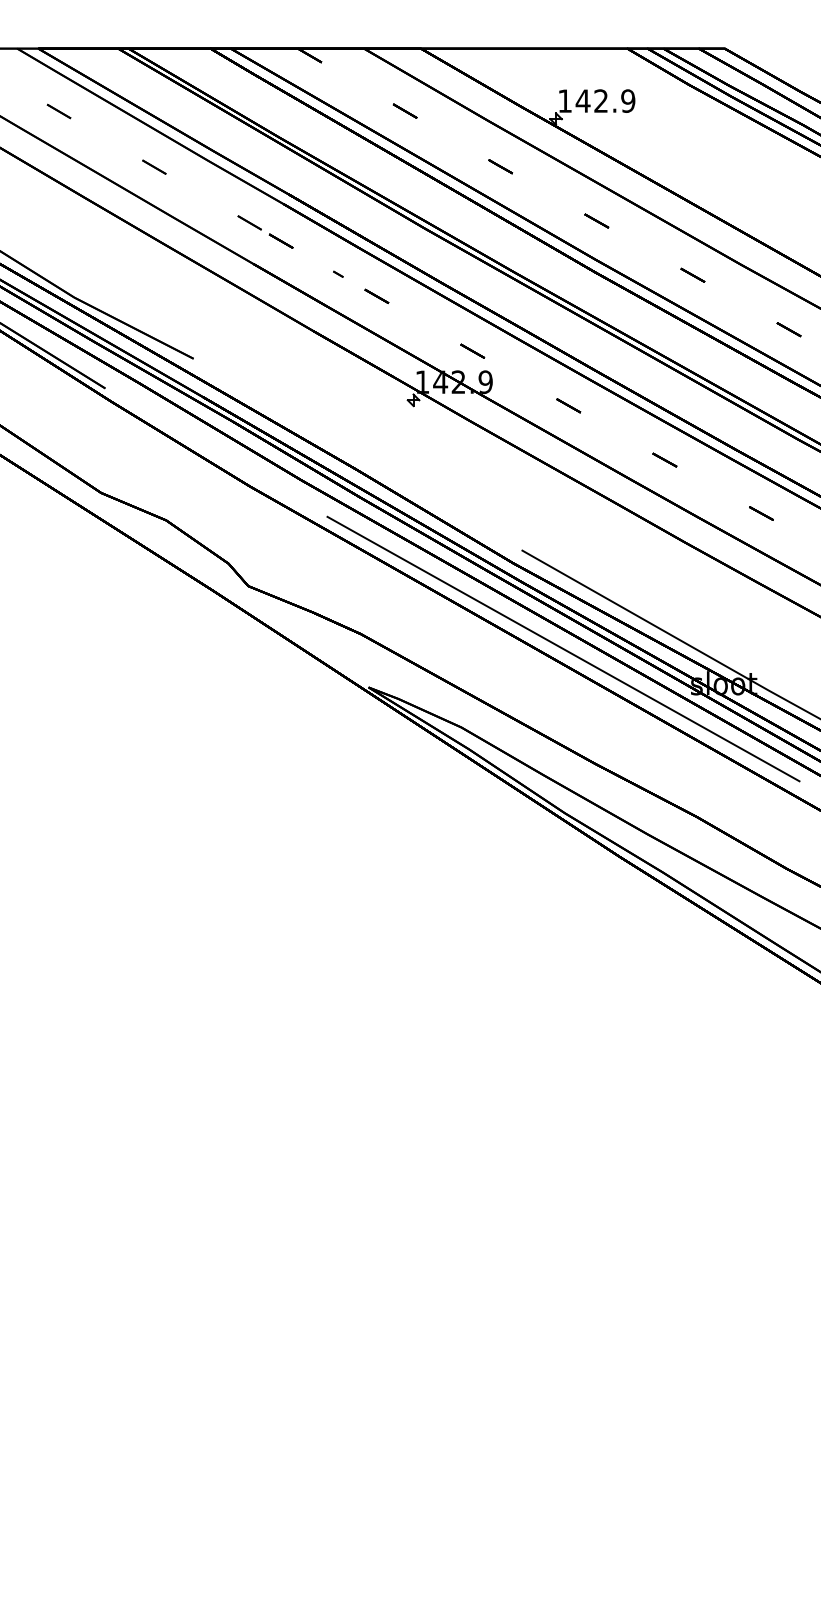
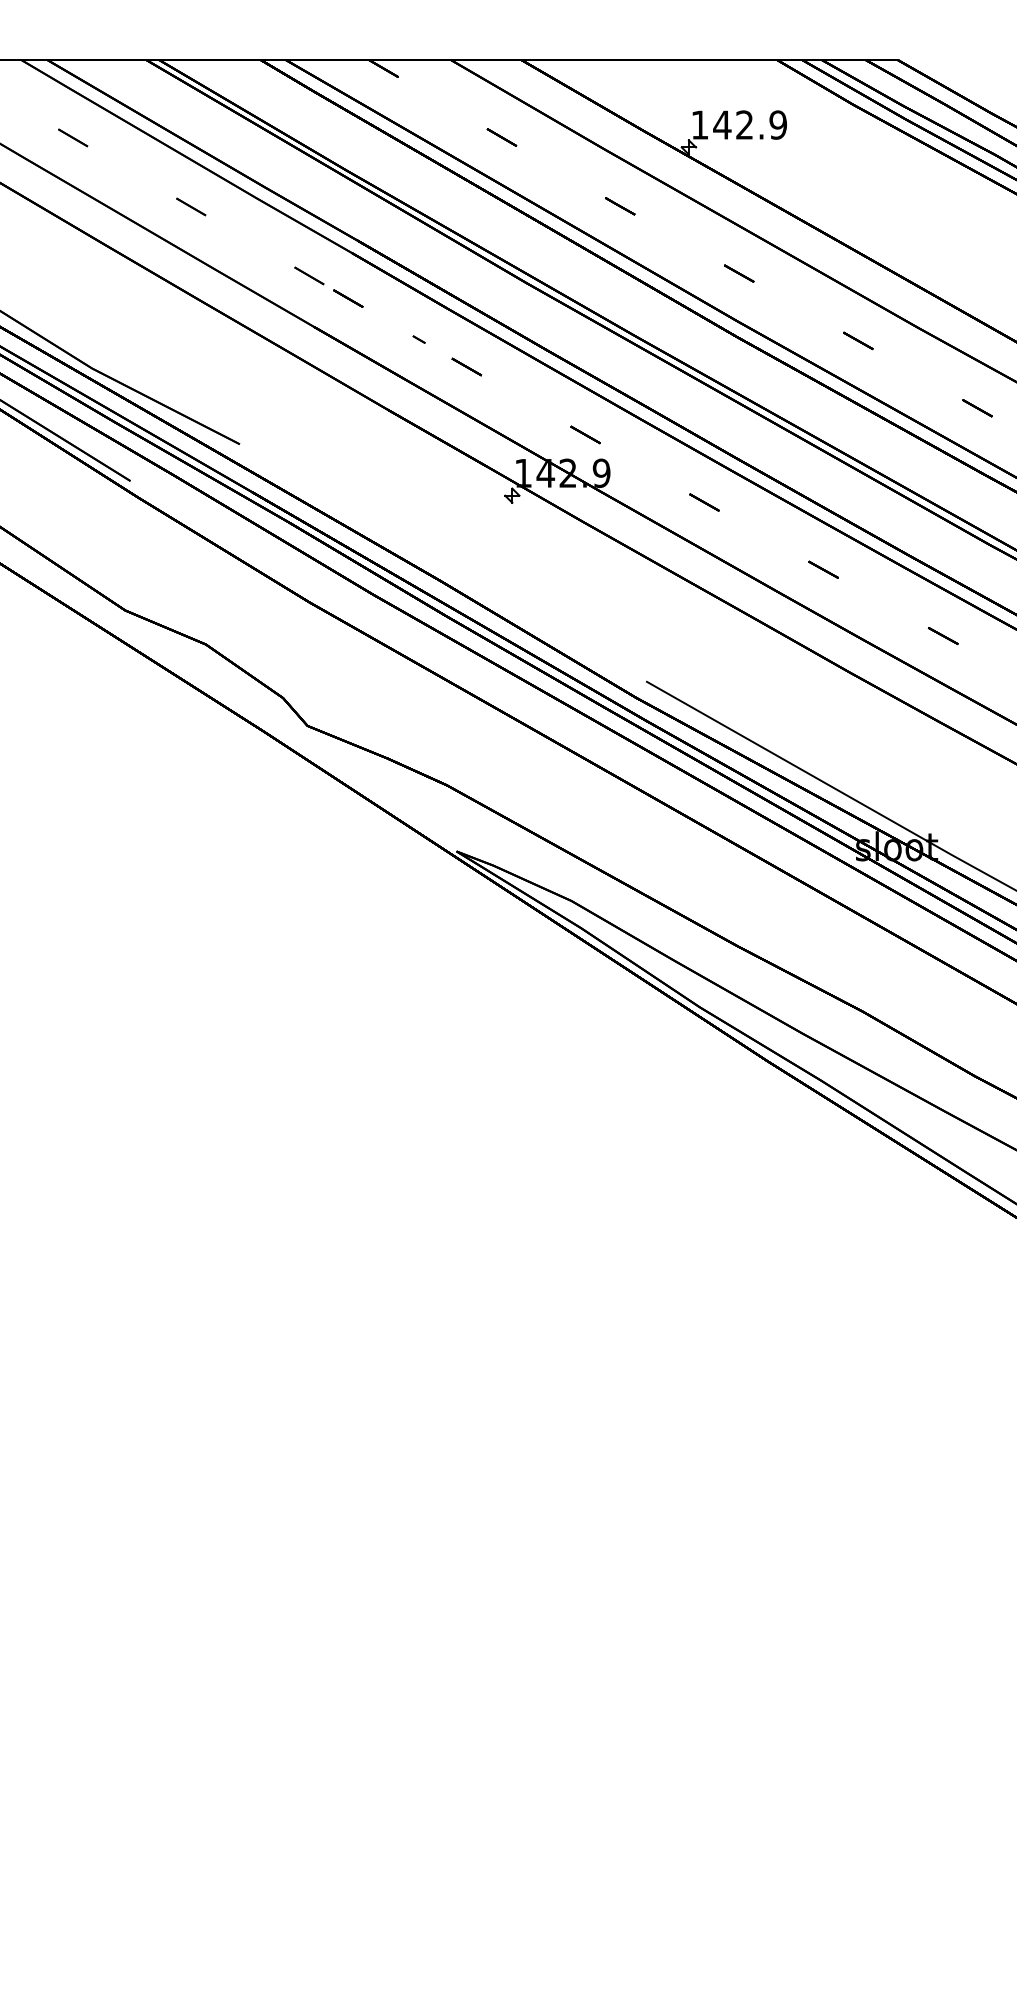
line: (563, 648) -> (697, 803), removed

